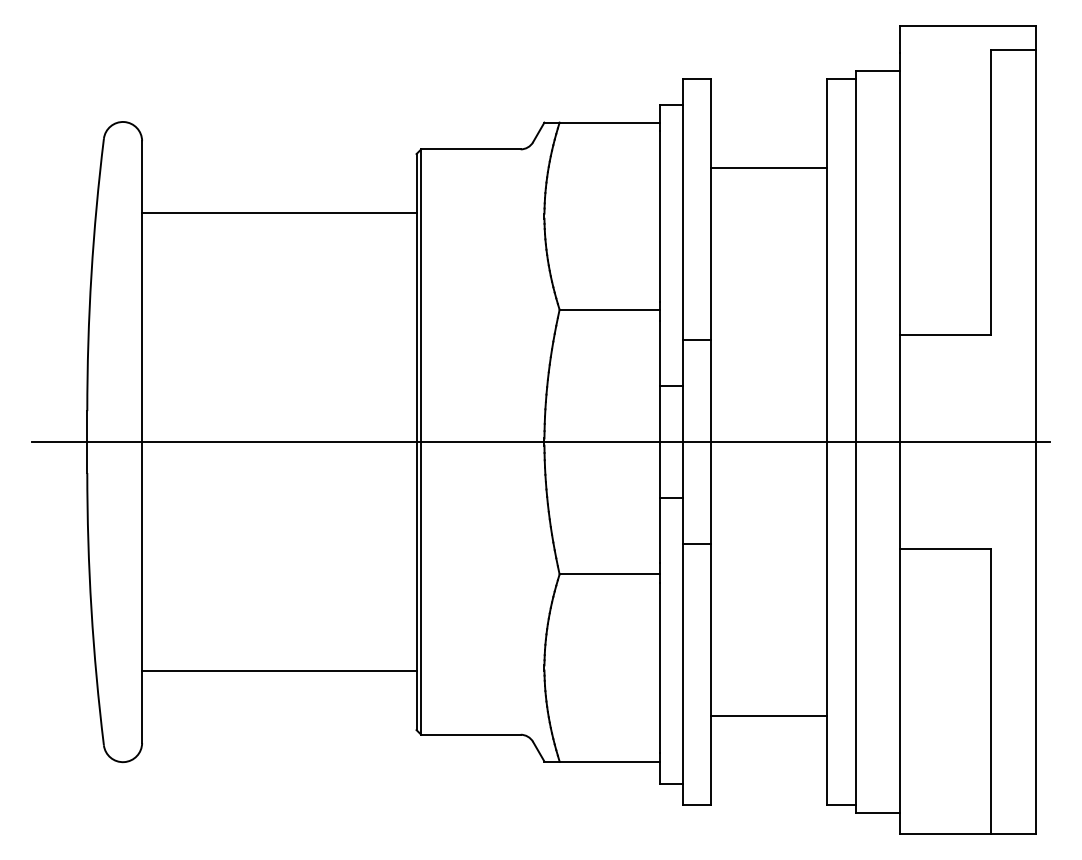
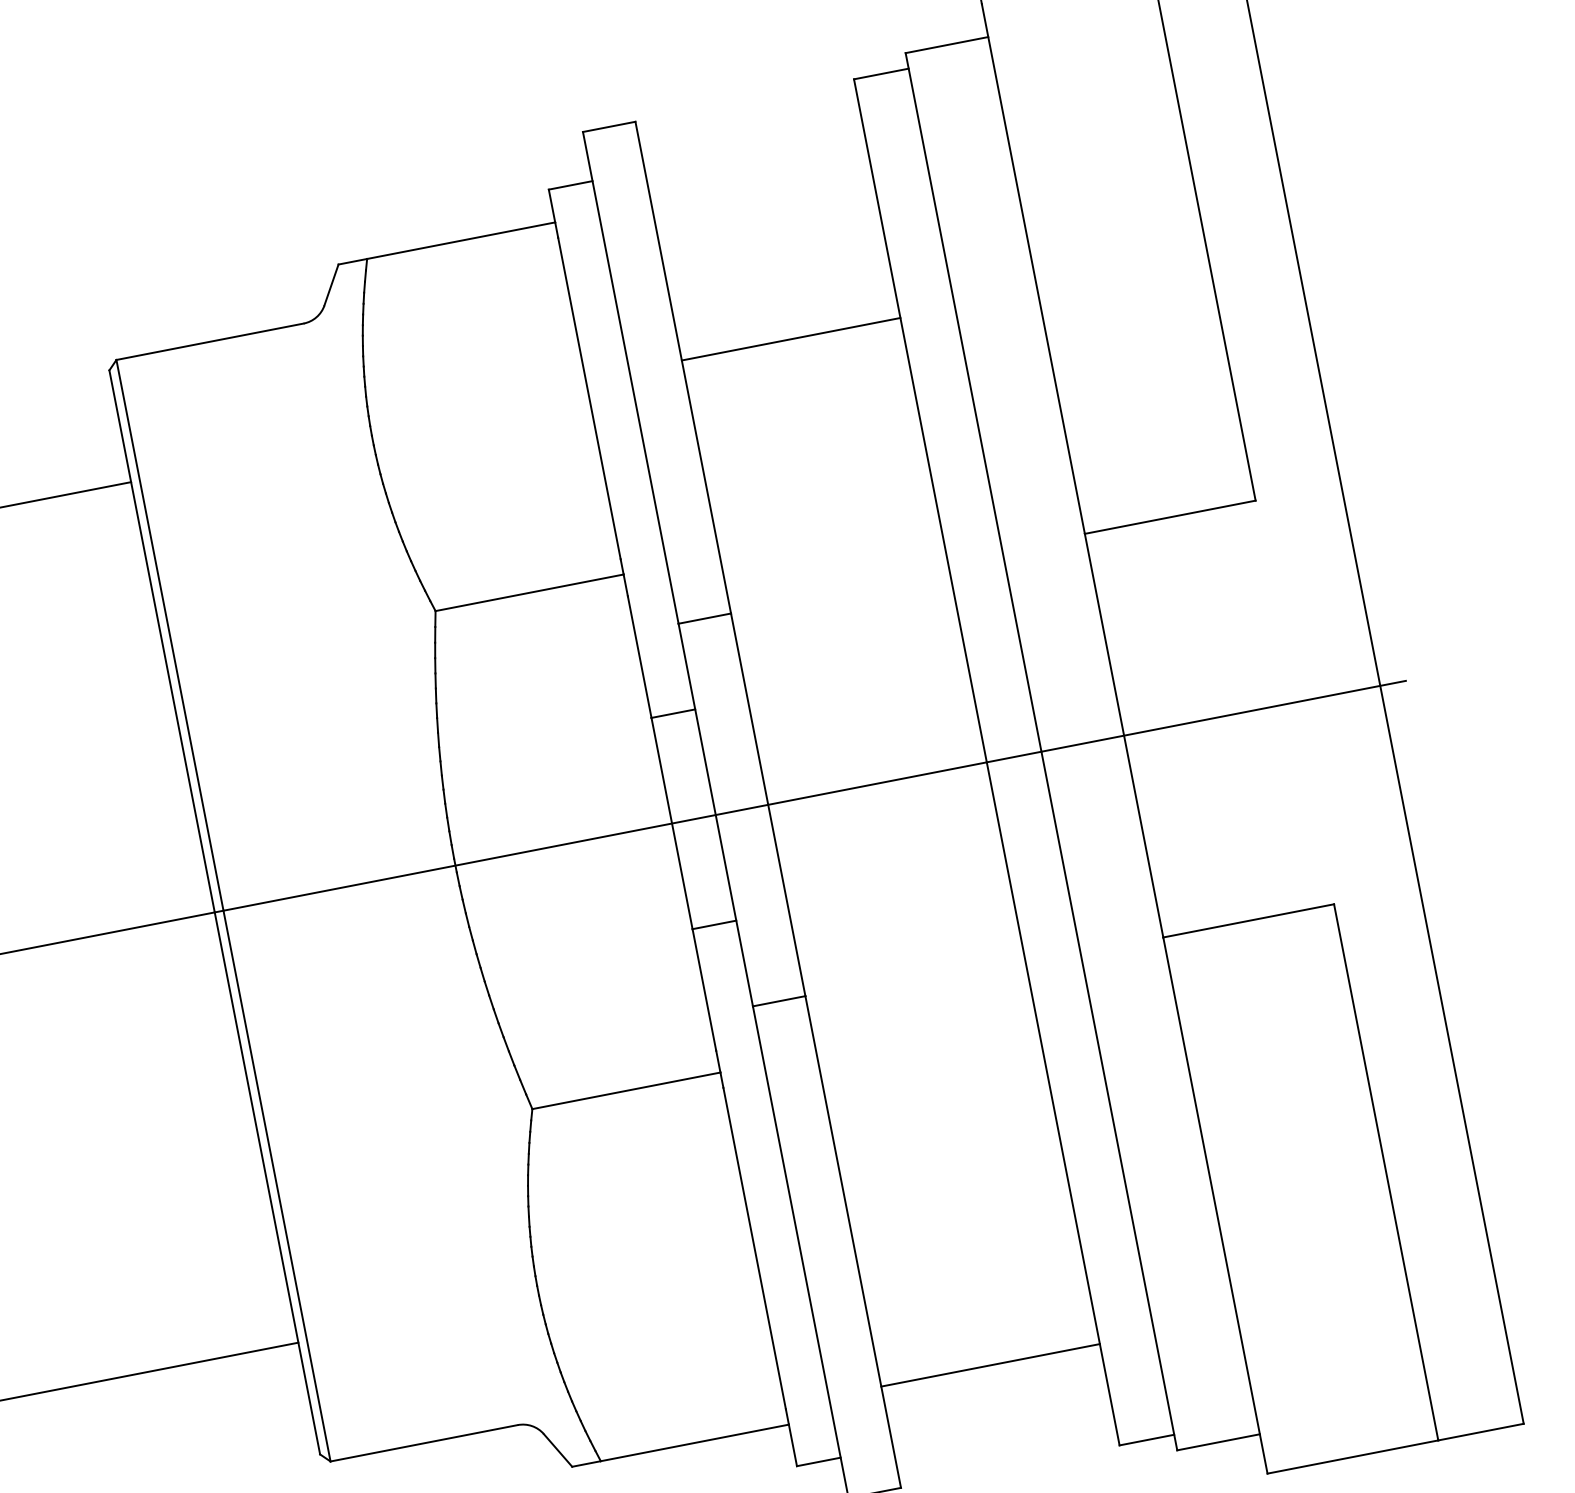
line: (768, 167) -> (790, 338), moved
line: (768, 716) -> (990, 1365), moved

